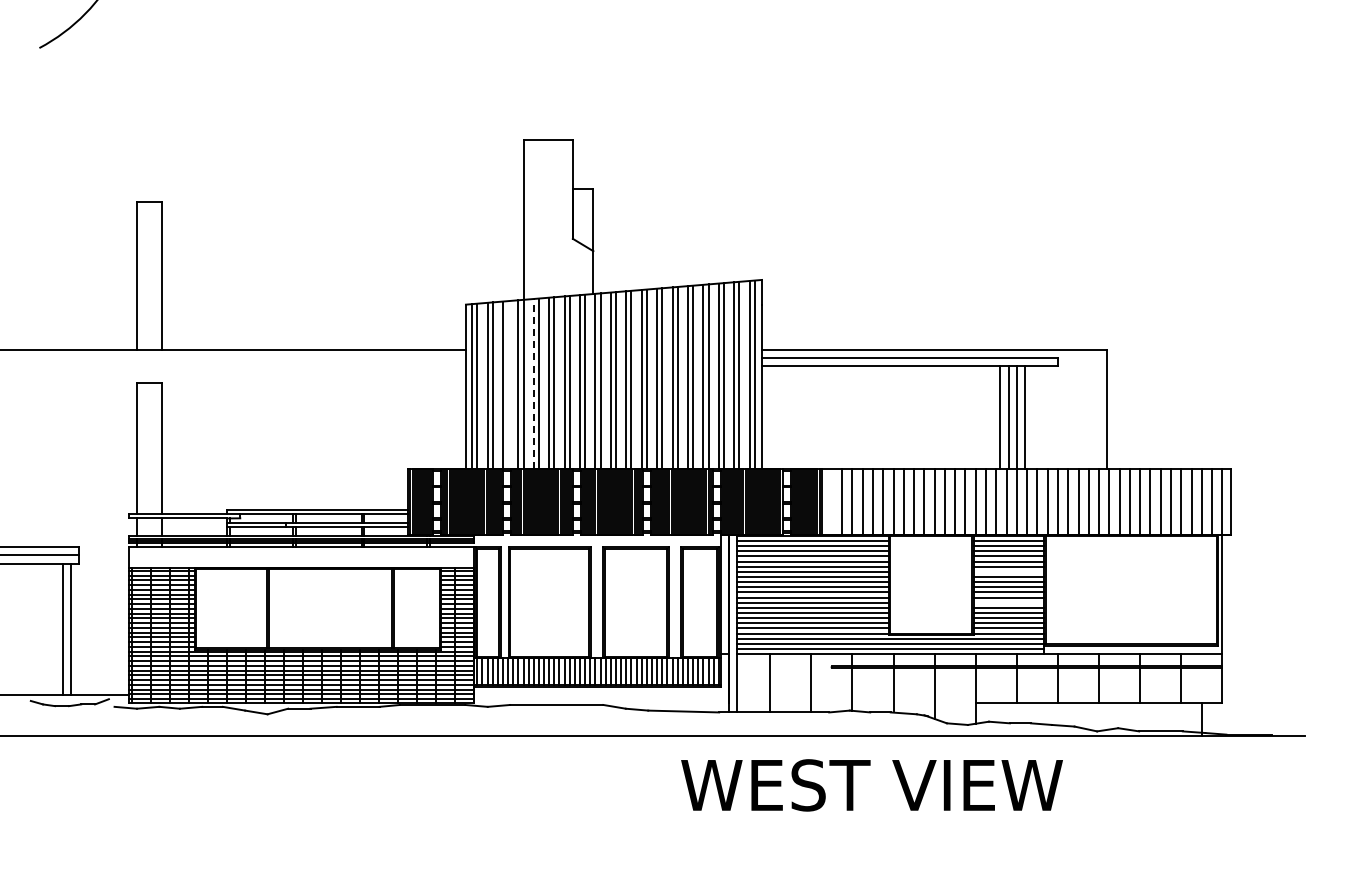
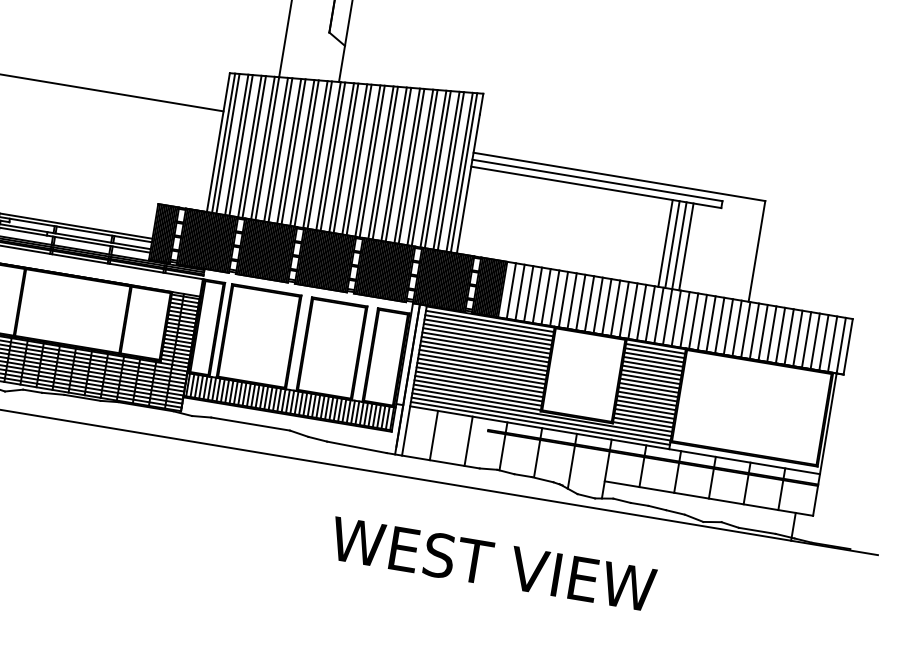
line: (533, 383) -> (275, 149), dashed -> solid
line: (508, 385) -> (254, 147), added
line: (831, 501) -> (511, 290), added
line: (1008, 571) -> (650, 374), added
line: (1008, 602) -> (646, 400), added
text: (871, 785) -> (492, 564), moved

